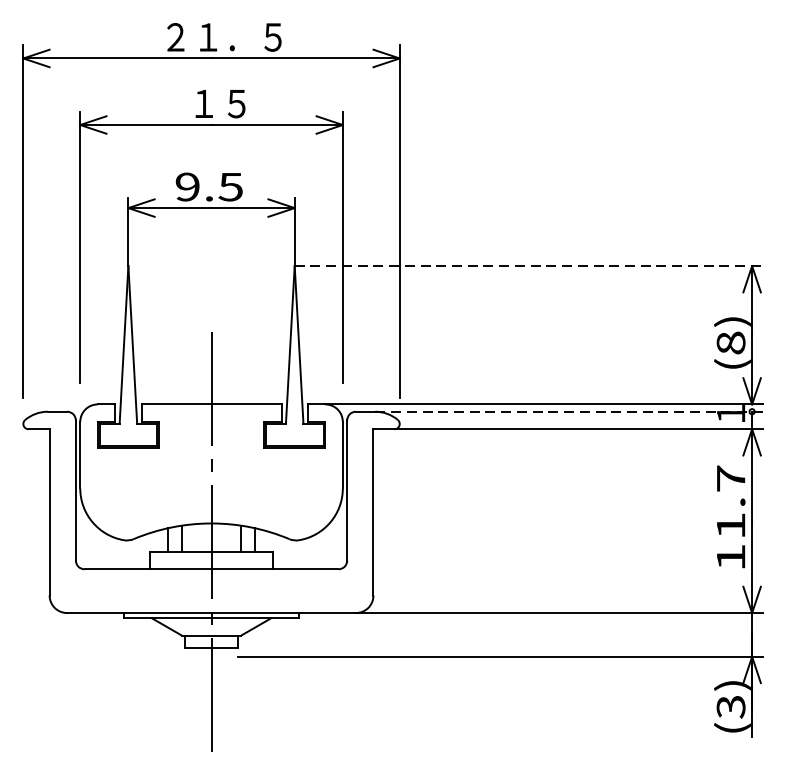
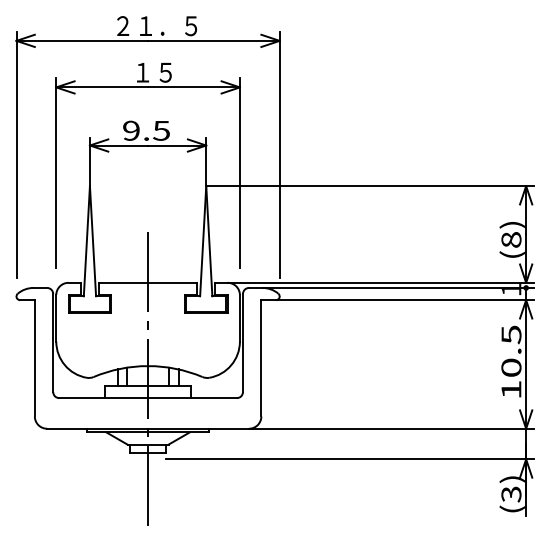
line: (528, 266) -> (369, 186), dashed -> solid
line: (569, 411) -> (398, 287), dashed -> solid
text: (731, 501) -> (511, 350), 11.7 -> 10.5

